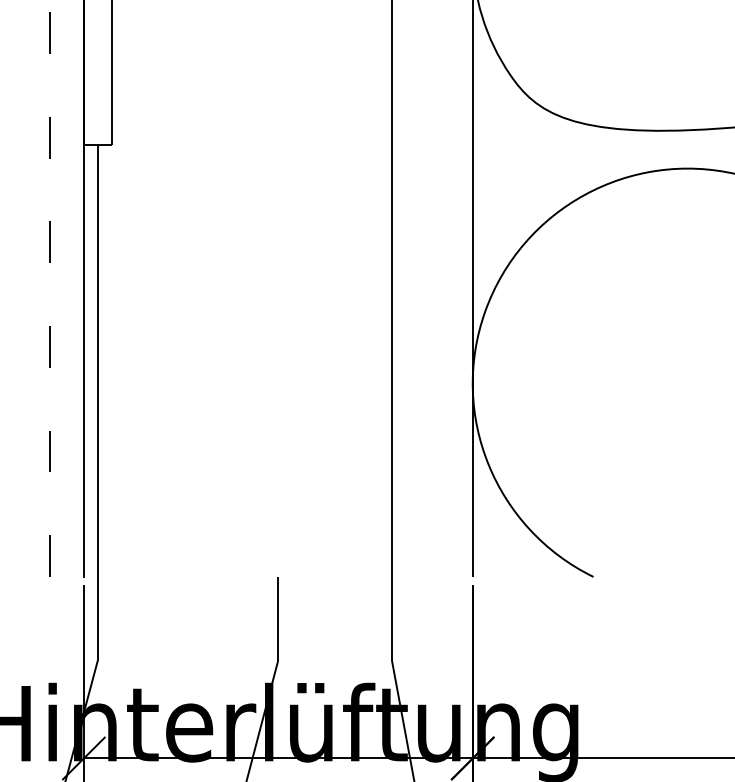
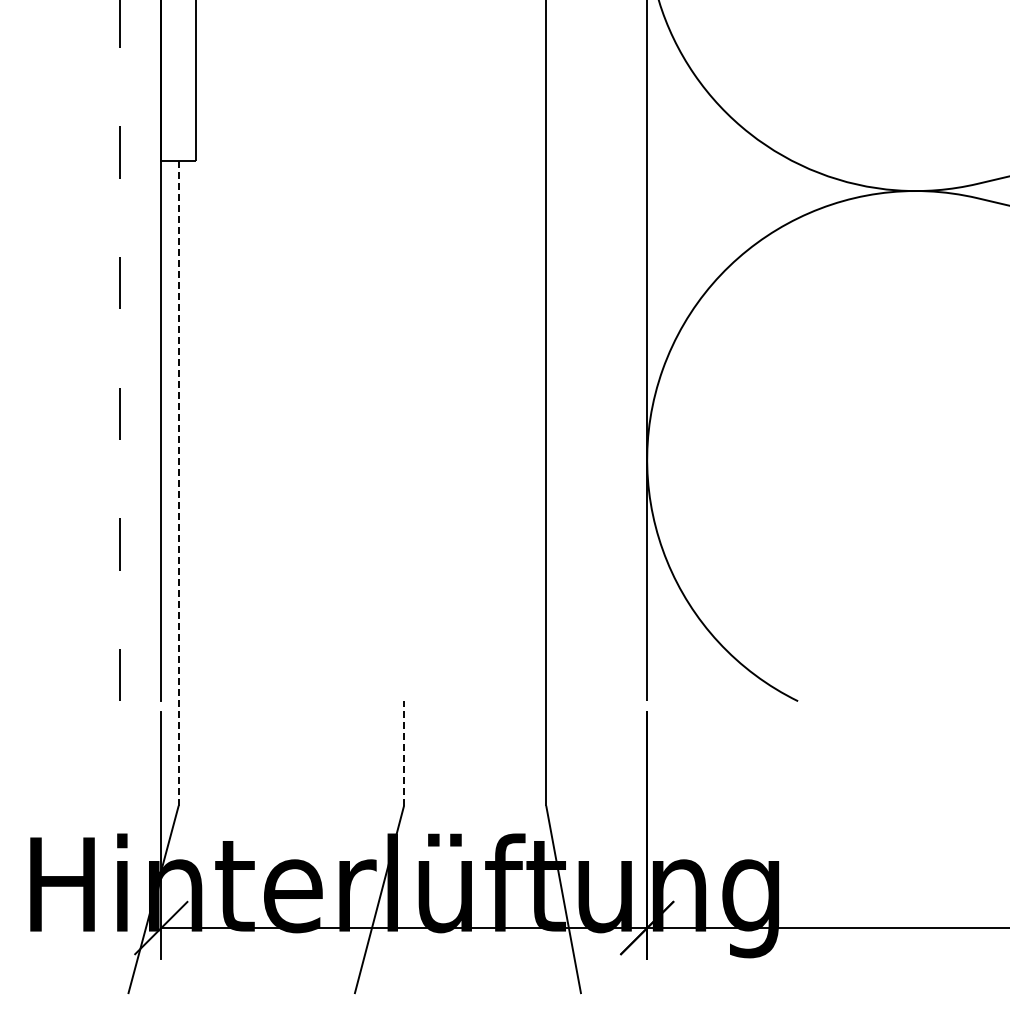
line: (97, 402) -> (178, 483), solid -> dashed
line: (278, 617) -> (404, 752), solid -> dashed

